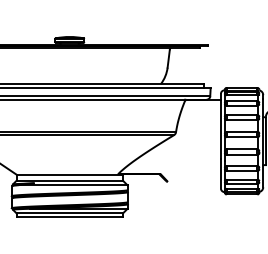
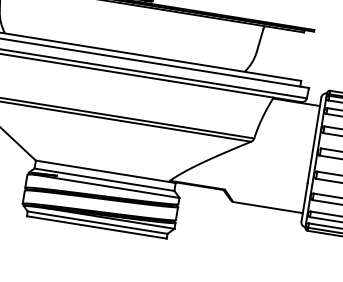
line: (194, 181) -> (268, 207), added

